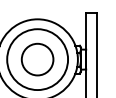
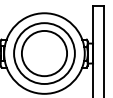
circle: (37, 59) -> (44, 53), size x1.43

